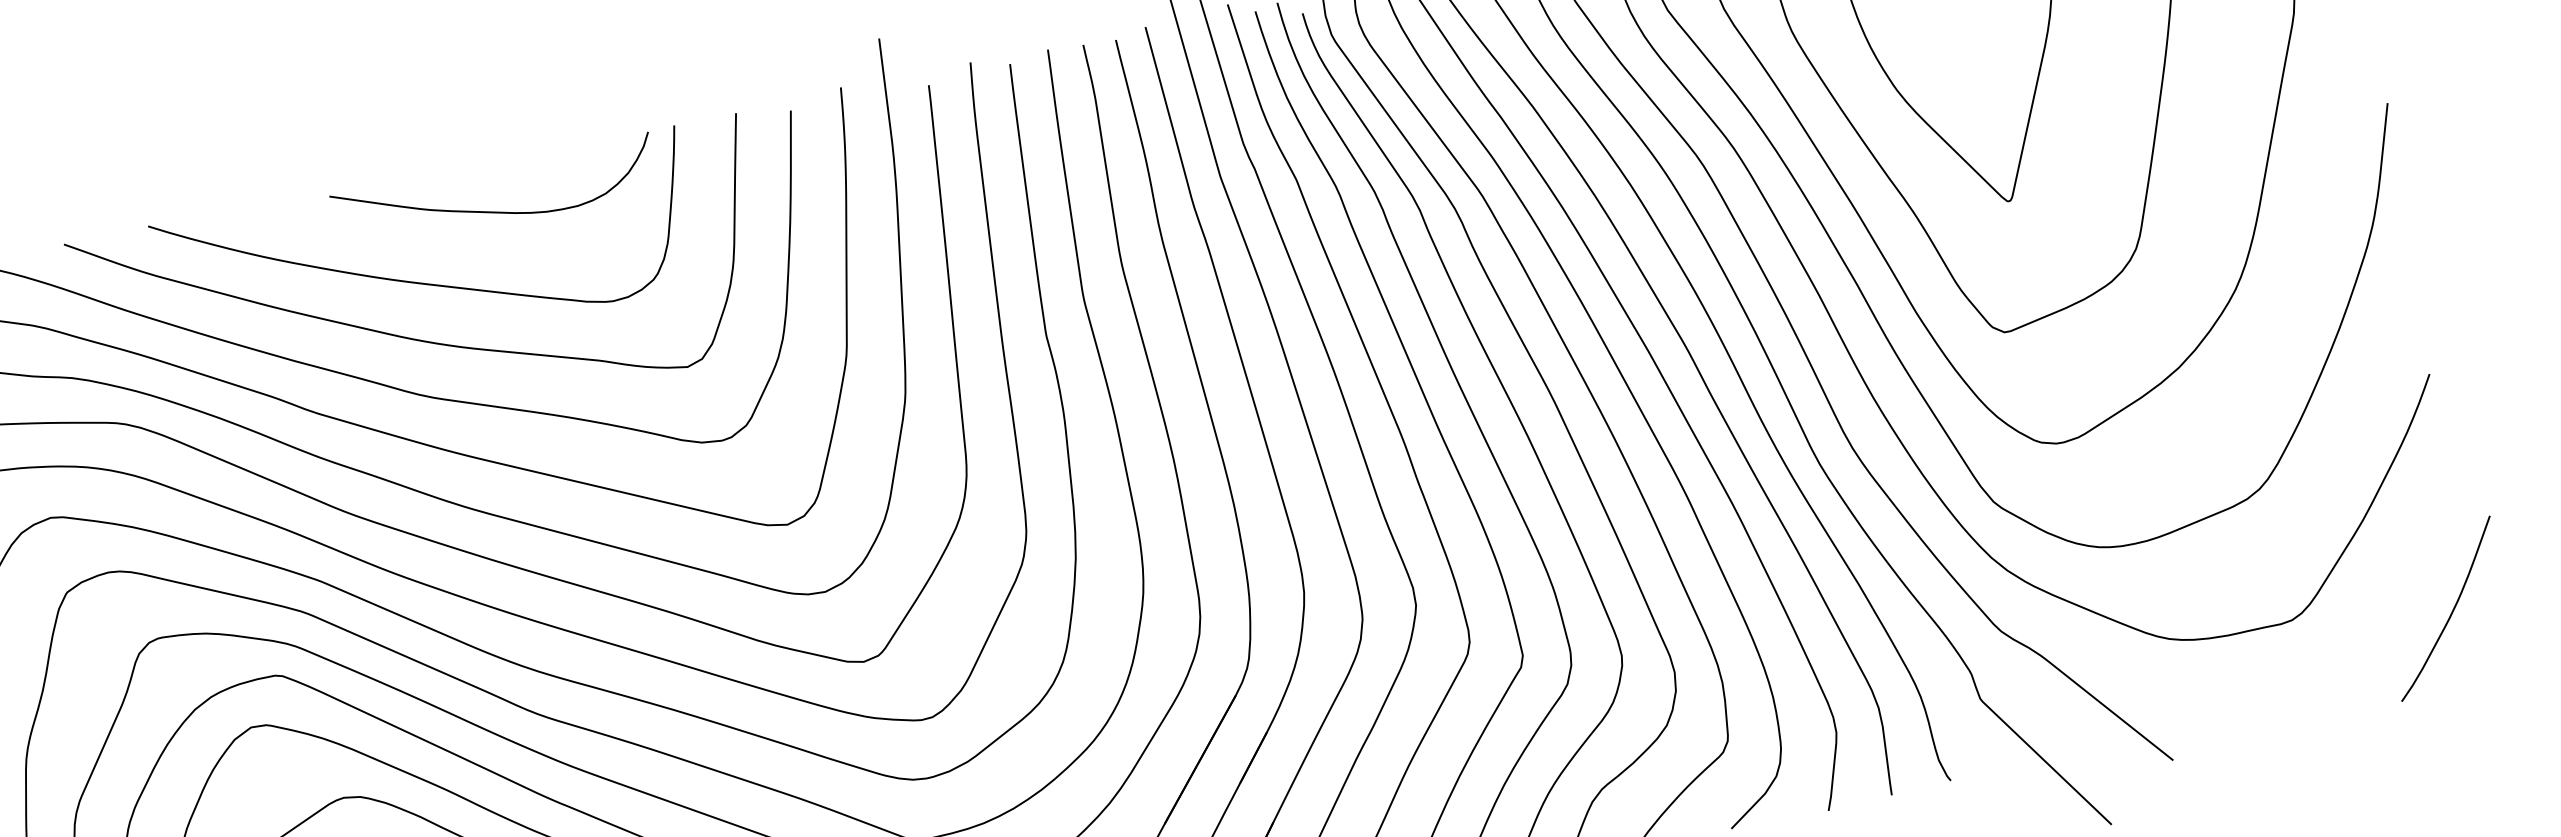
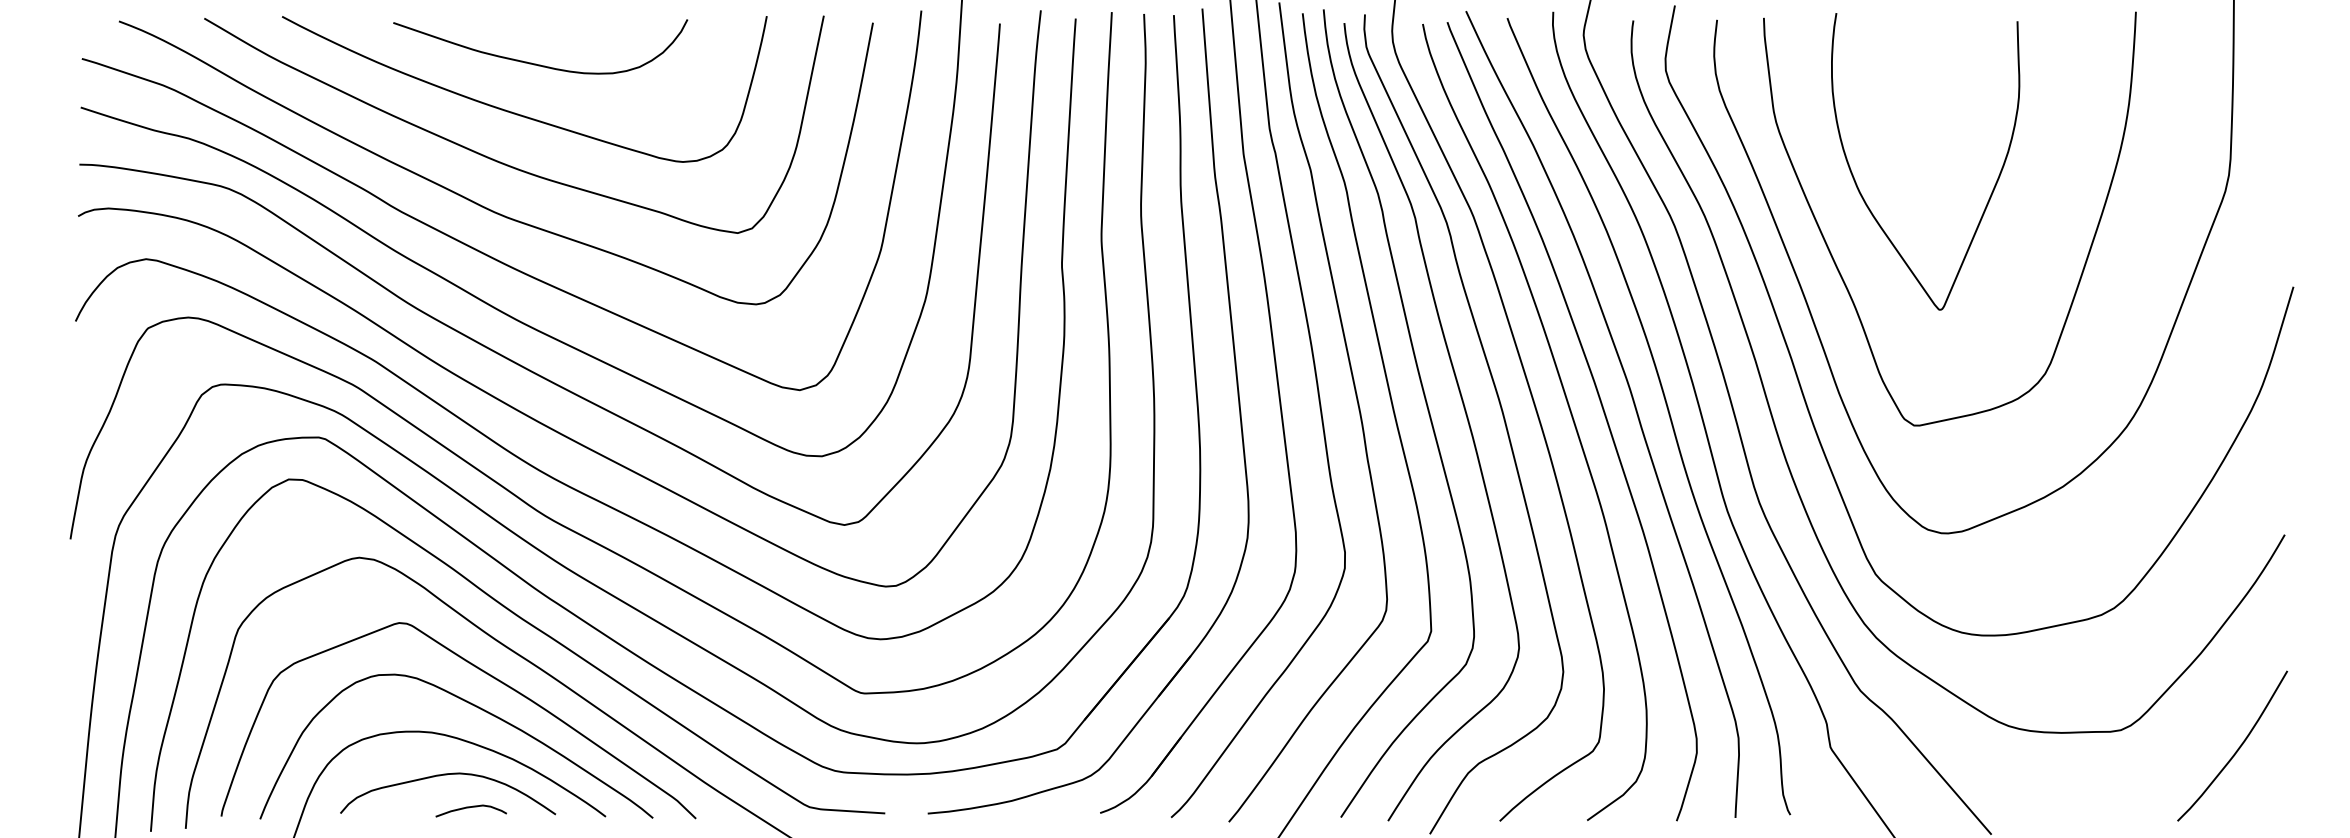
curve: (493, 211) -> (536, 63), moved
curve: (2451, 610) -> (2237, 748), moved

